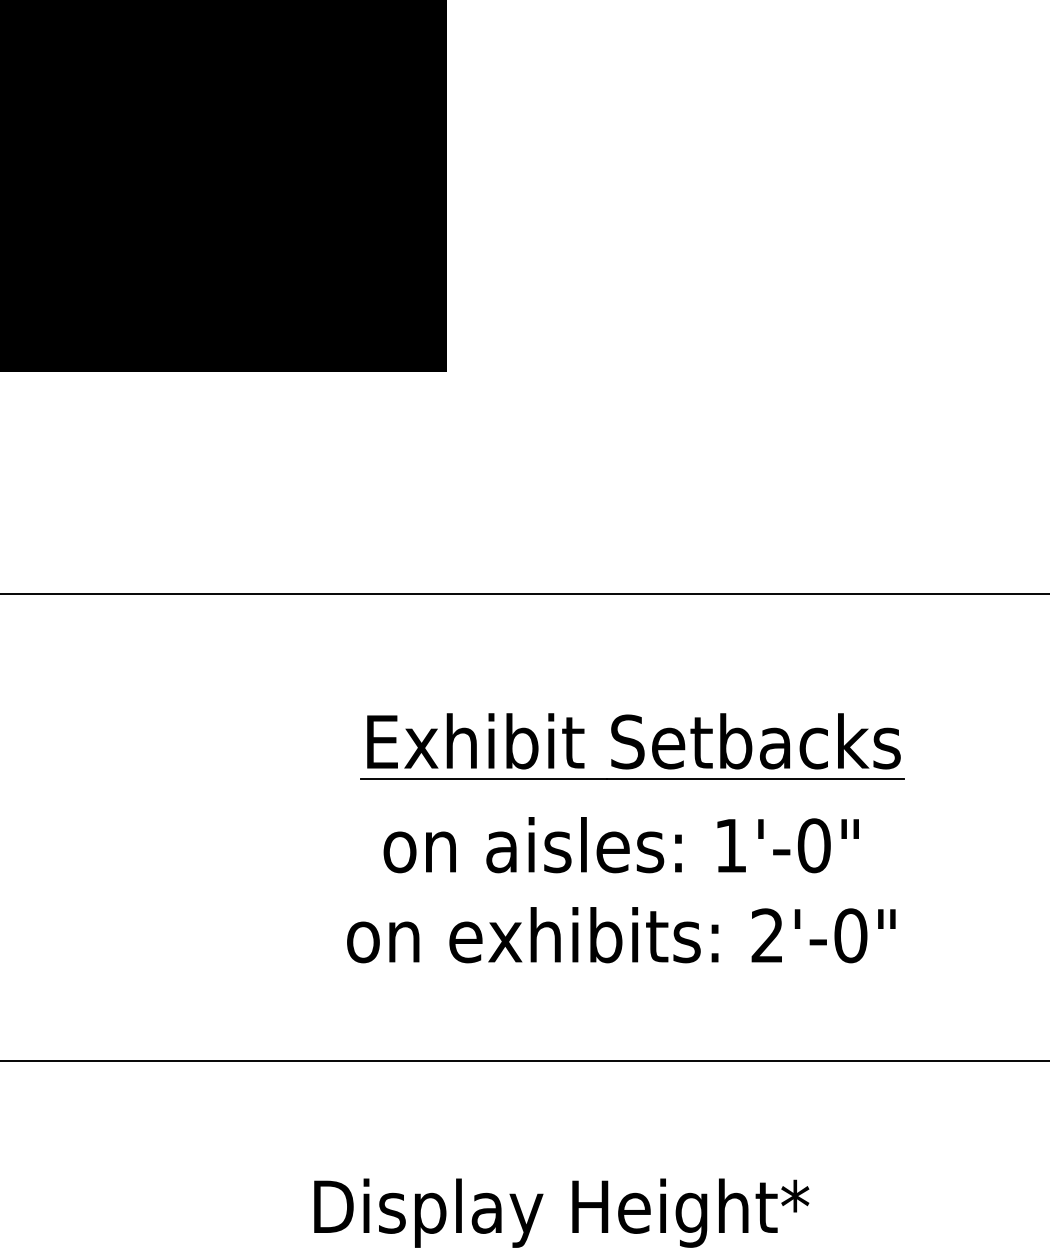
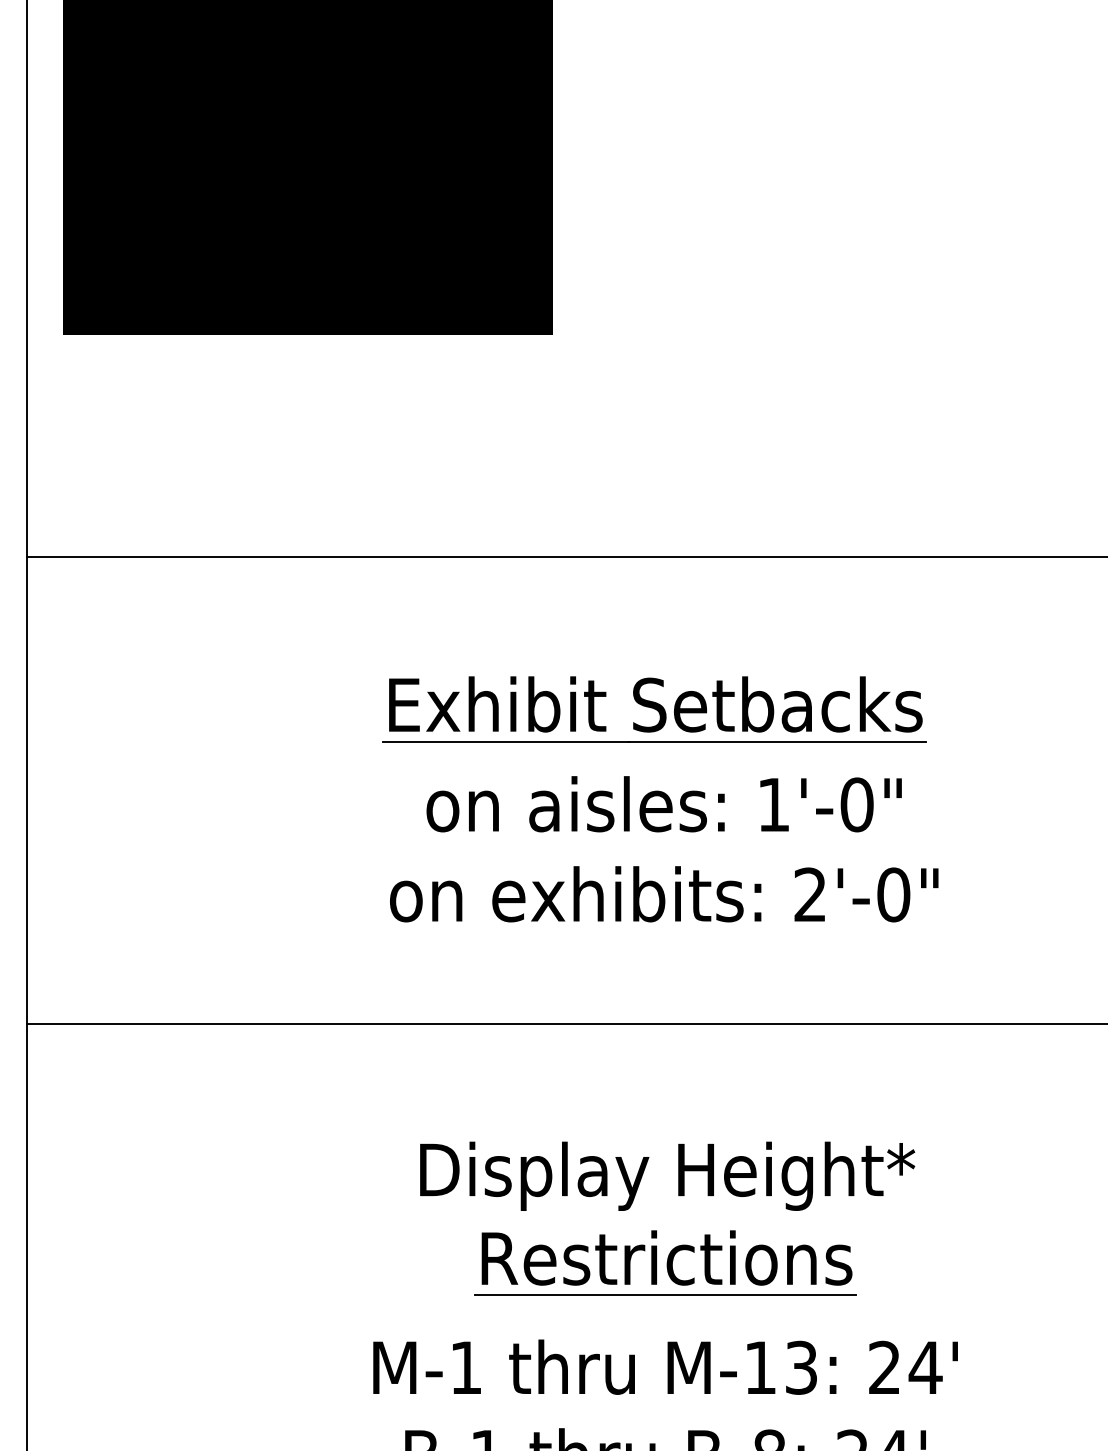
part: (632, 746) -> (654, 709), moved
text: (621, 890) -> (664, 849), moved

